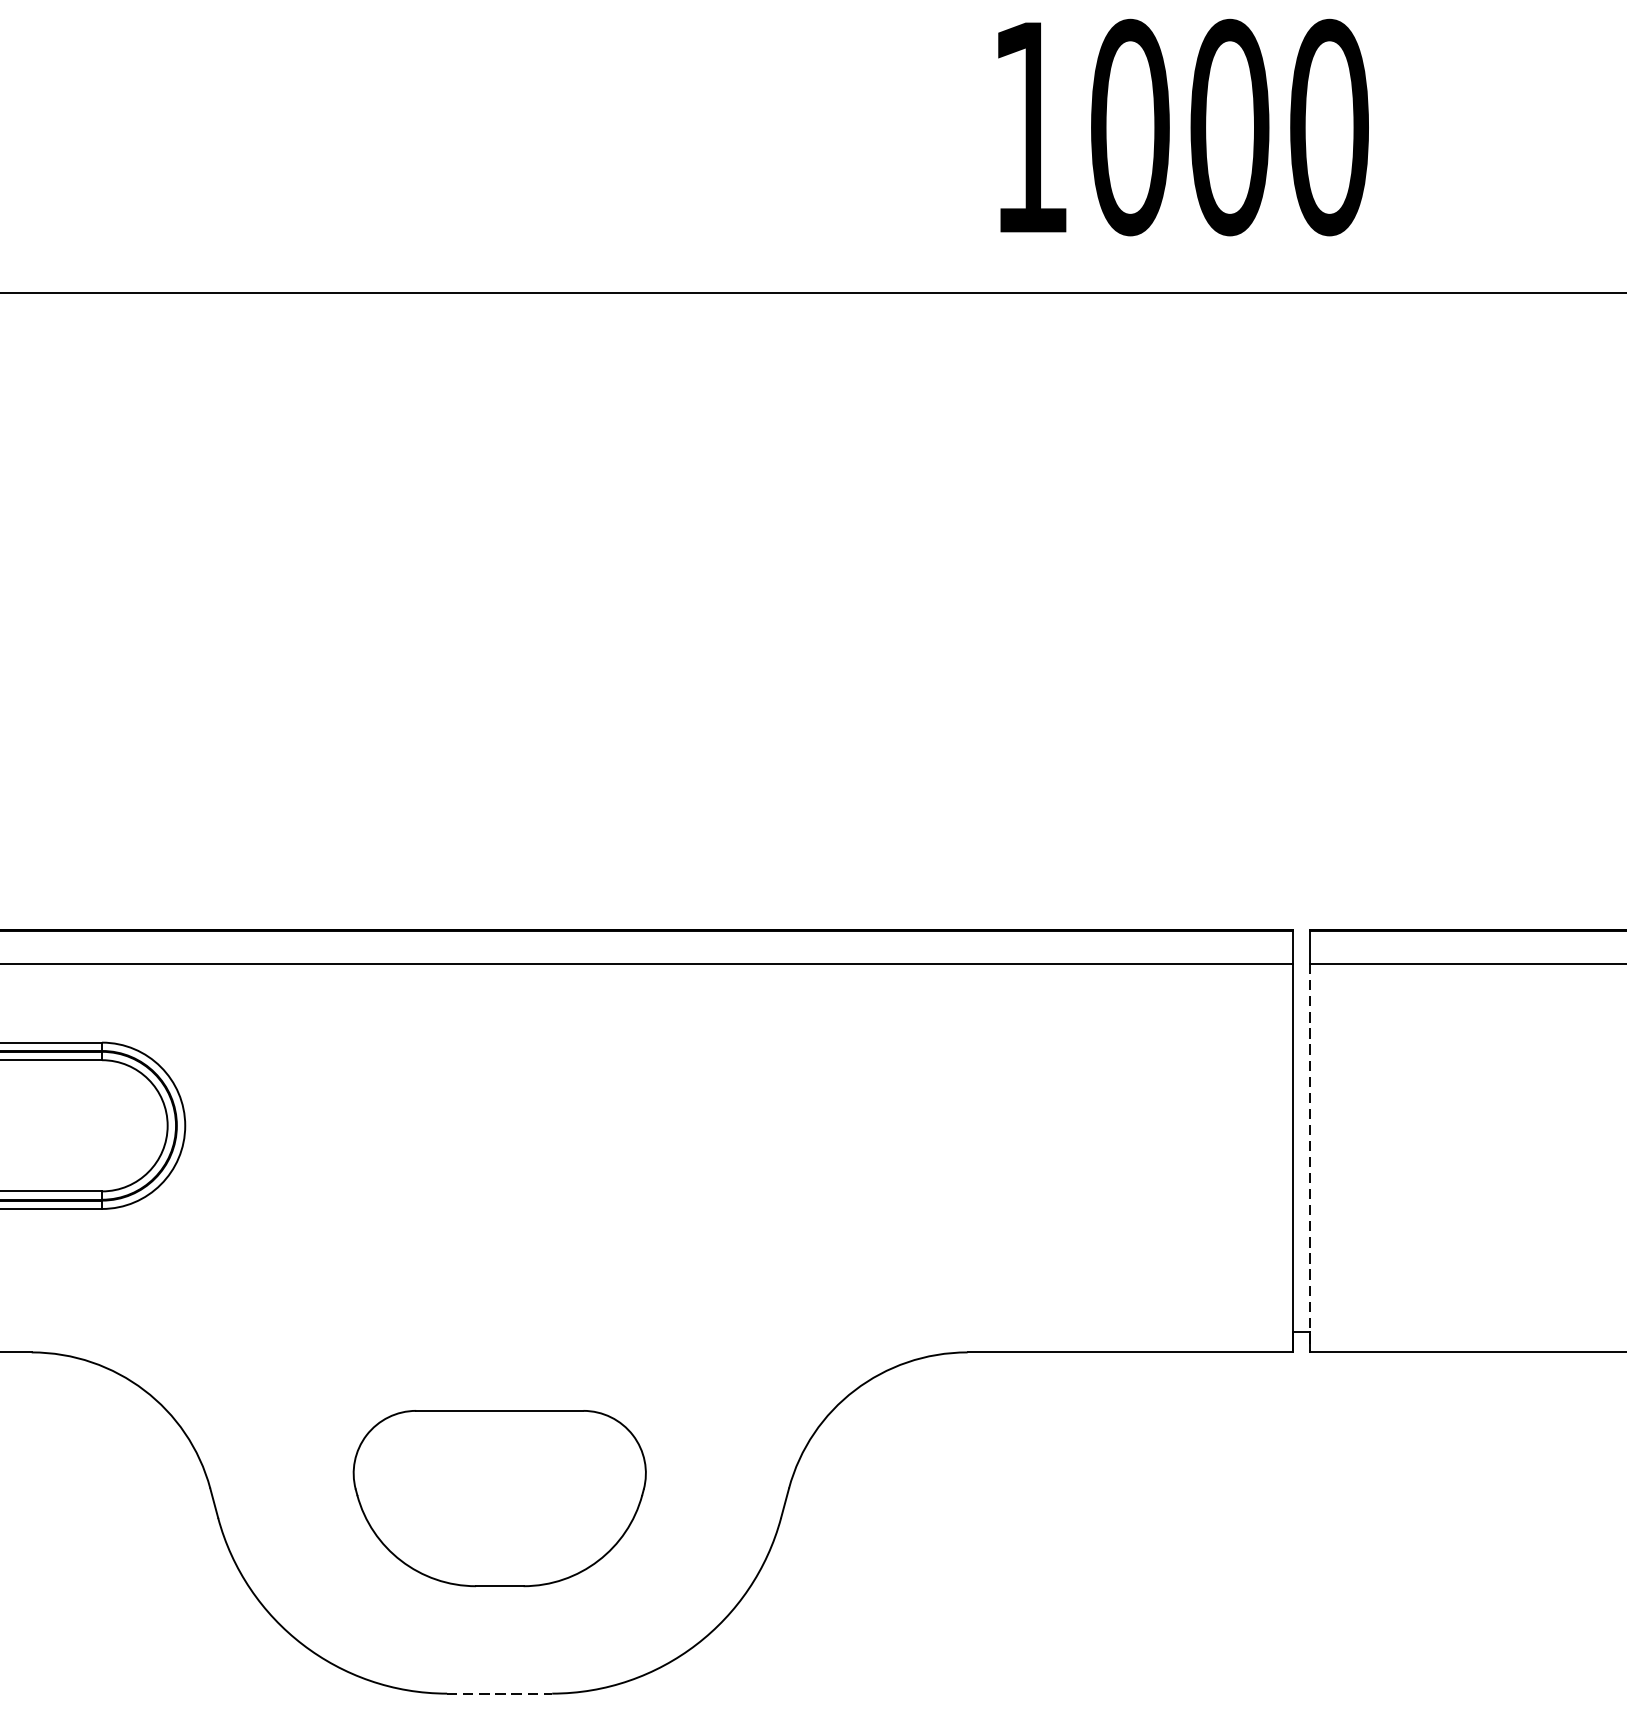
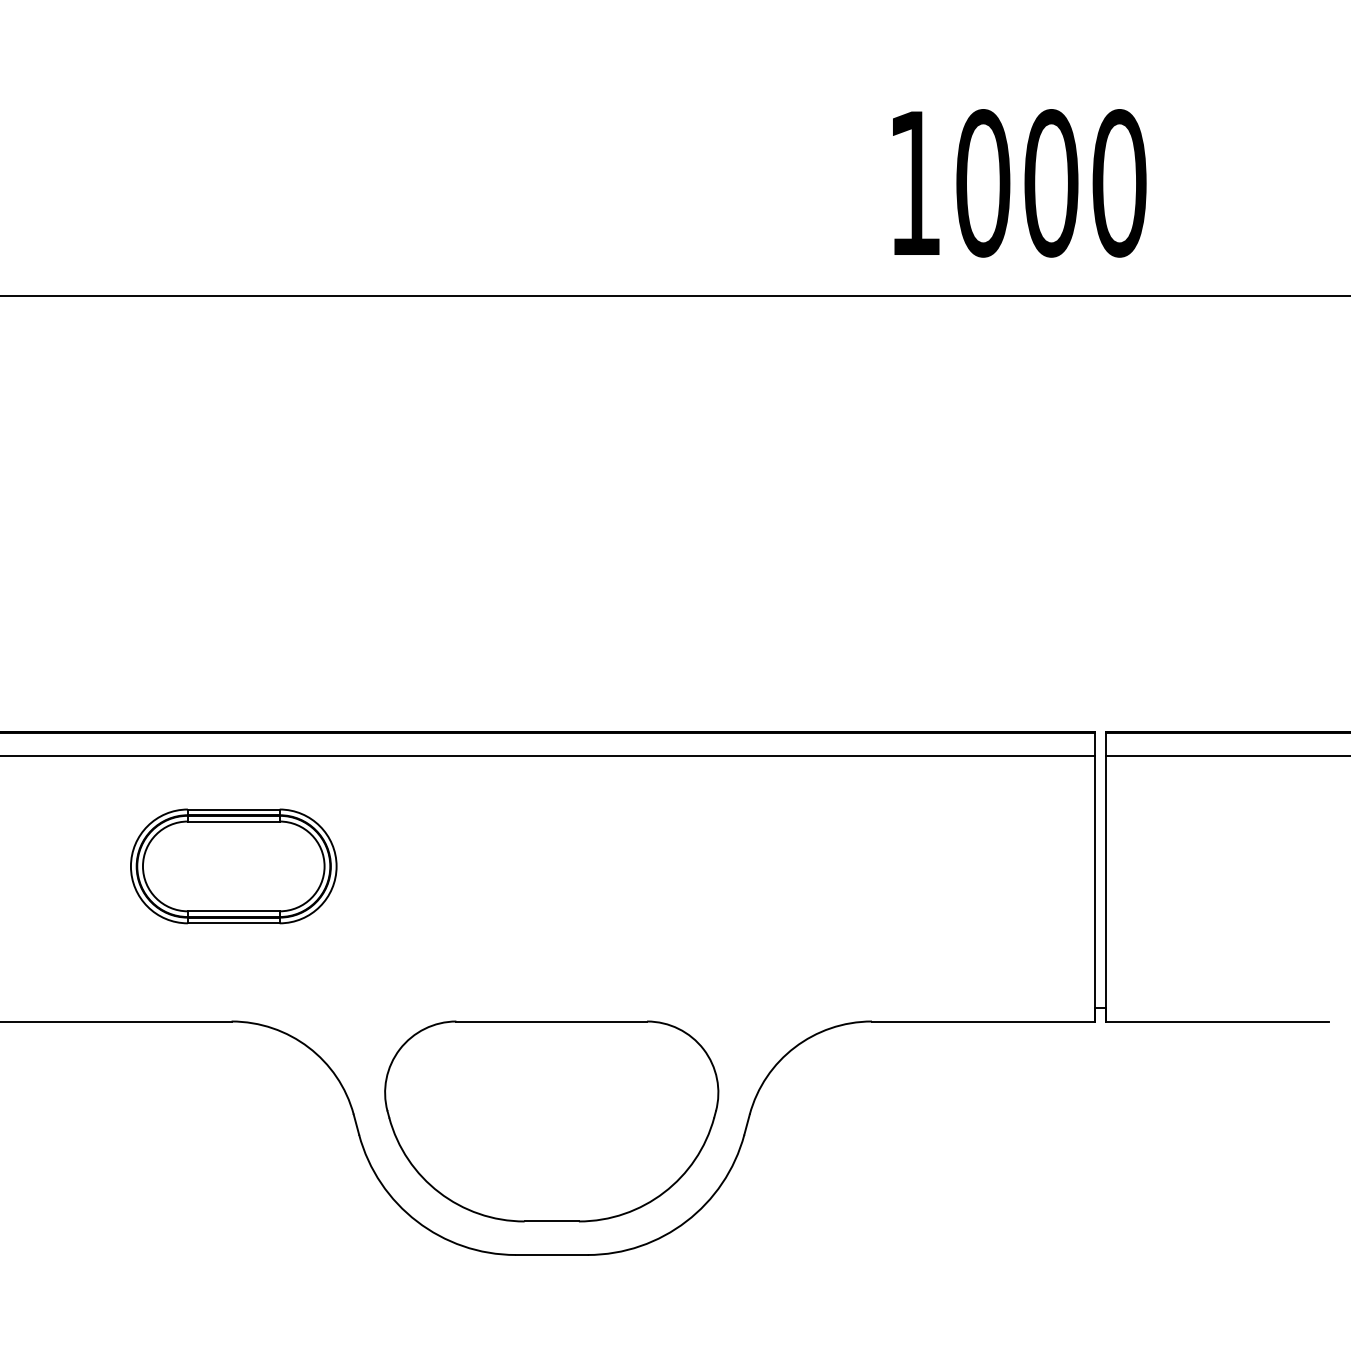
line: (1310, 1158) -> (1106, 888), dashed -> solid
part: (499, 1498) -> (551, 1121), size x1.67
line: (499, 1692) -> (551, 1254), dashed -> solid

